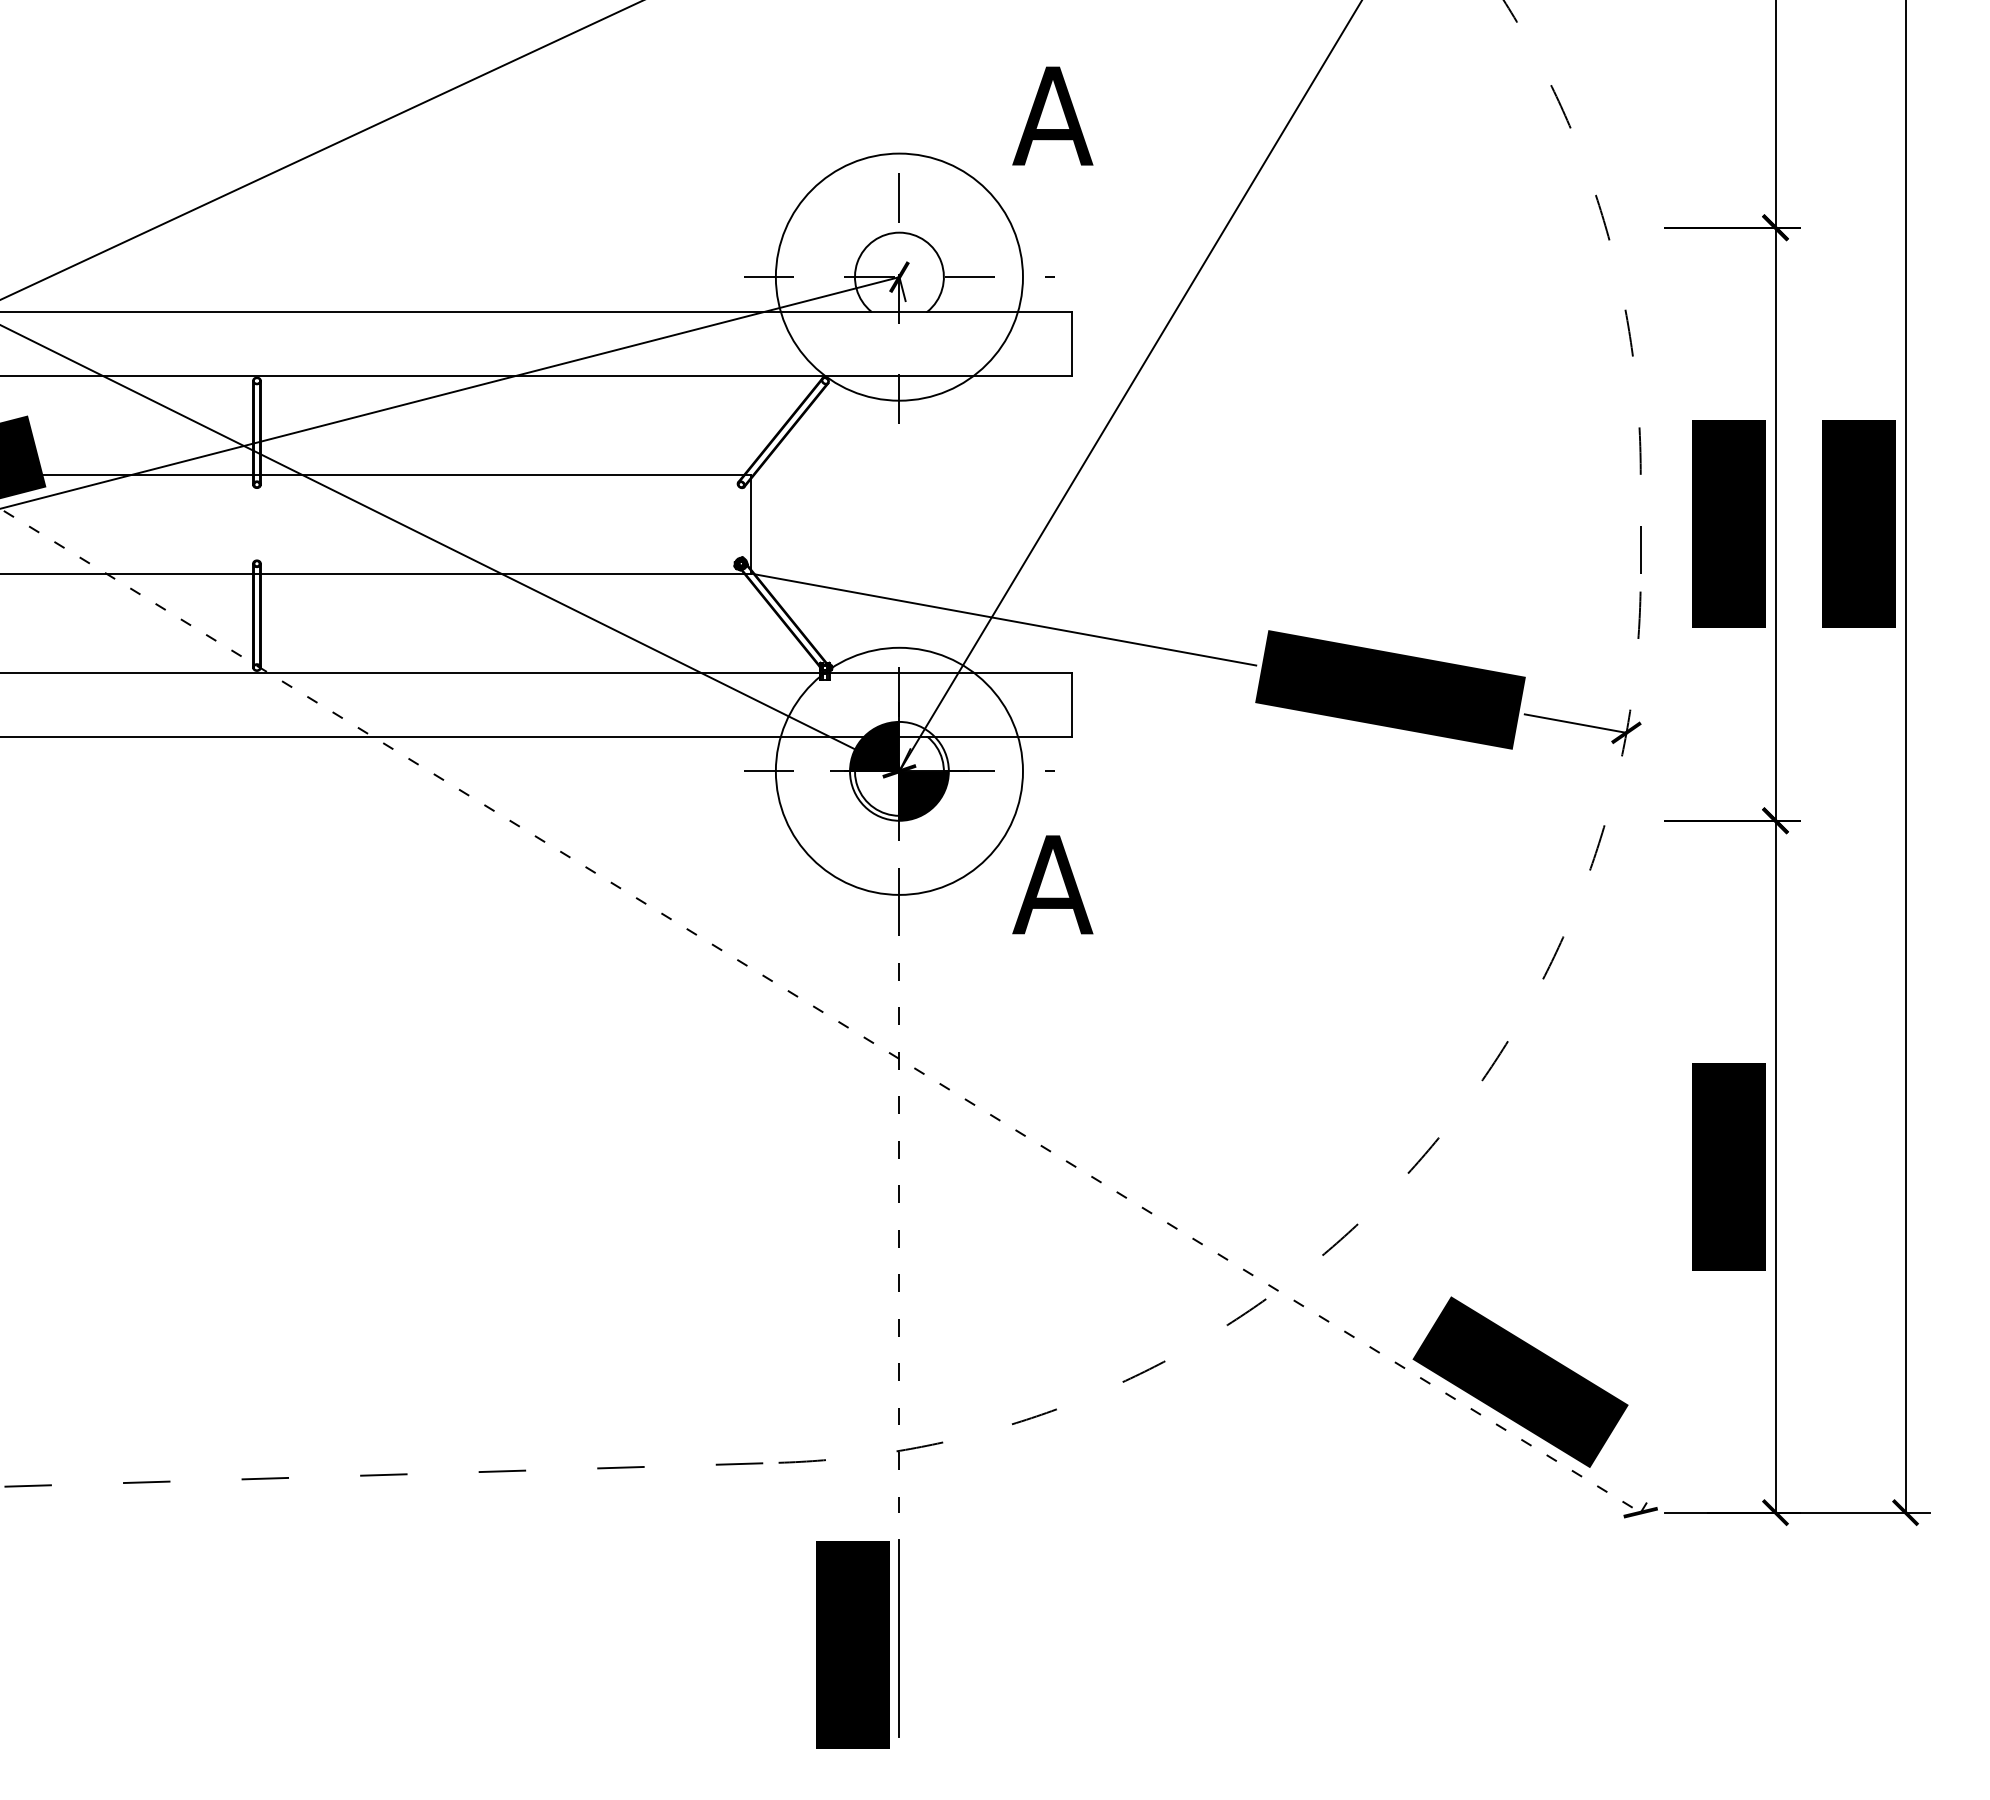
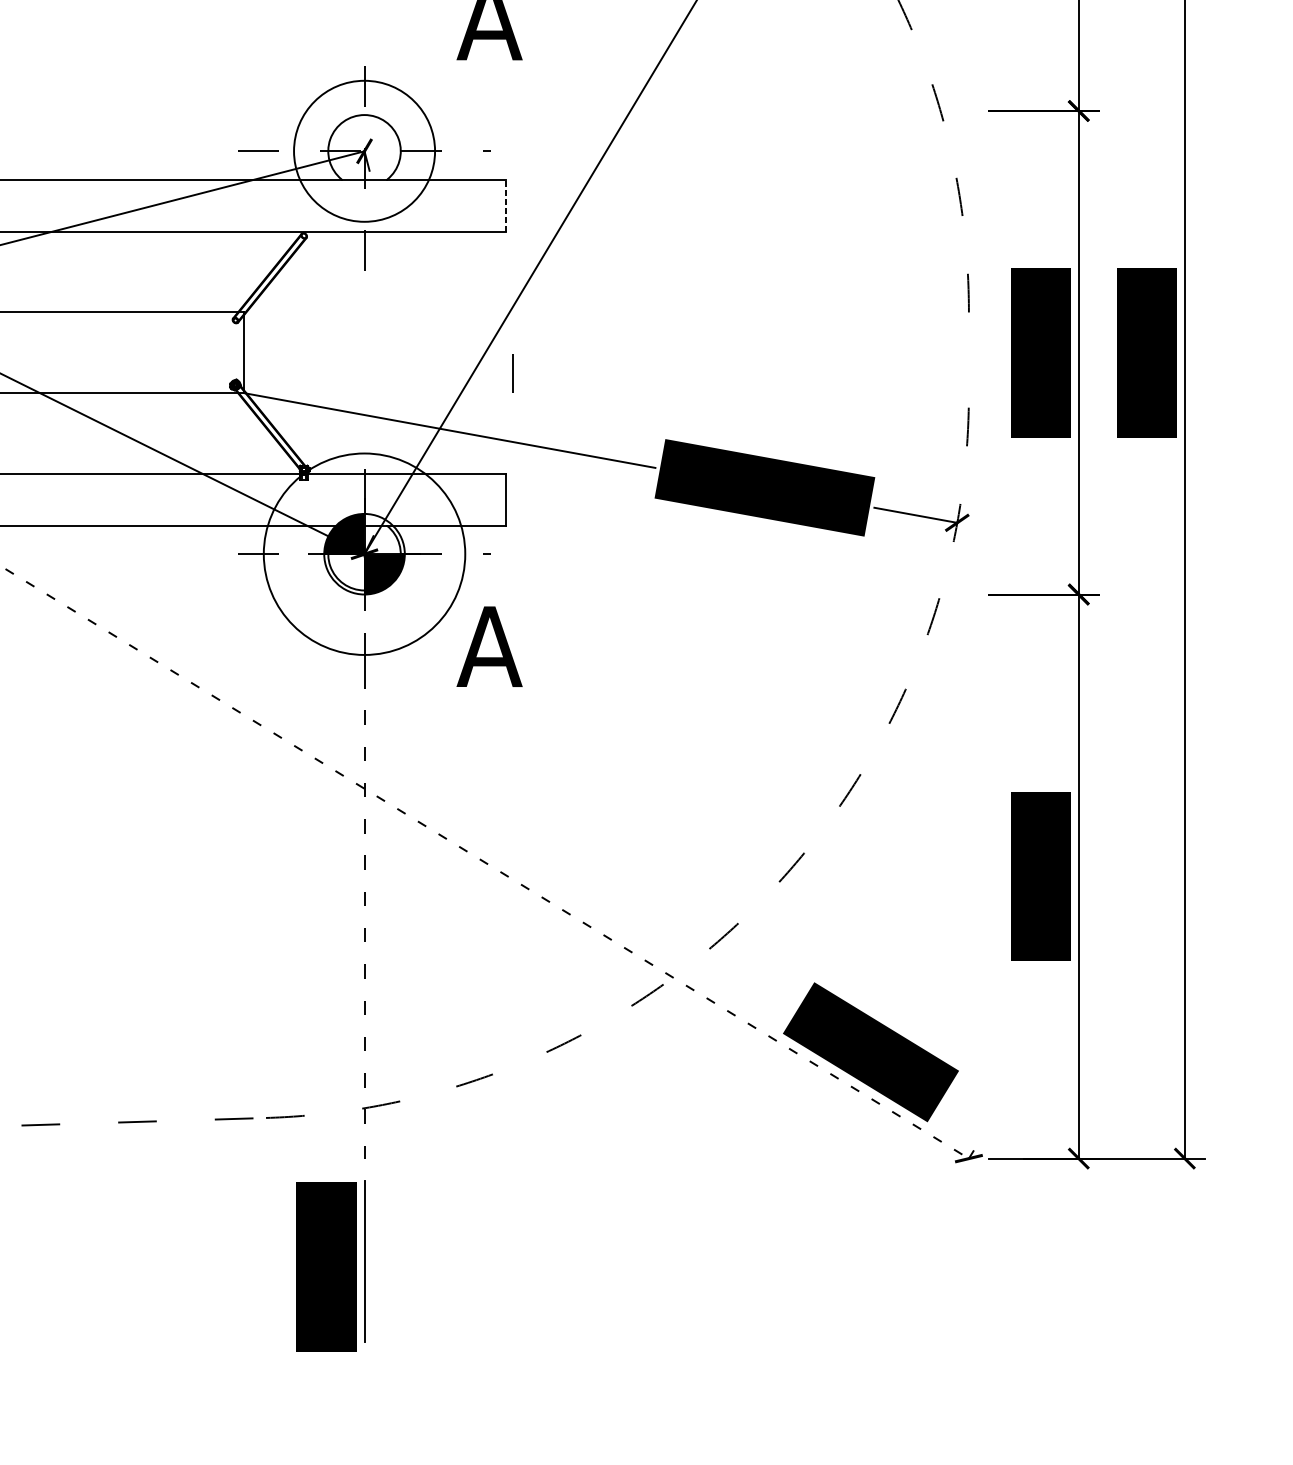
circle: (898, 276) -> (363, 150), size x0.7
line: (1072, 343) -> (505, 205), solid -> dashed
line: (1640, 549) -> (512, 373), moved

